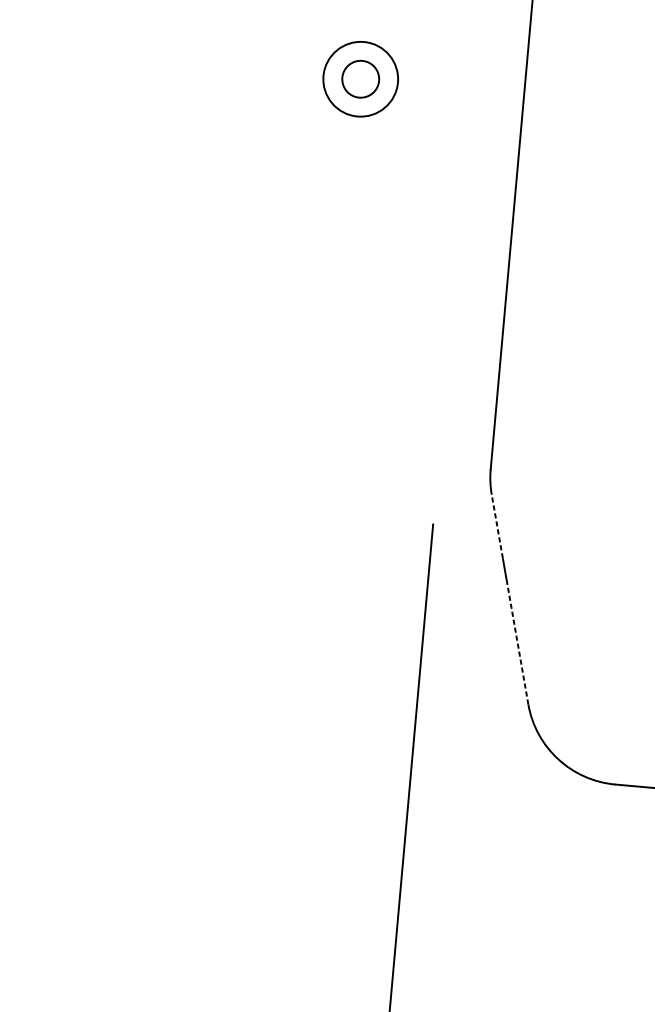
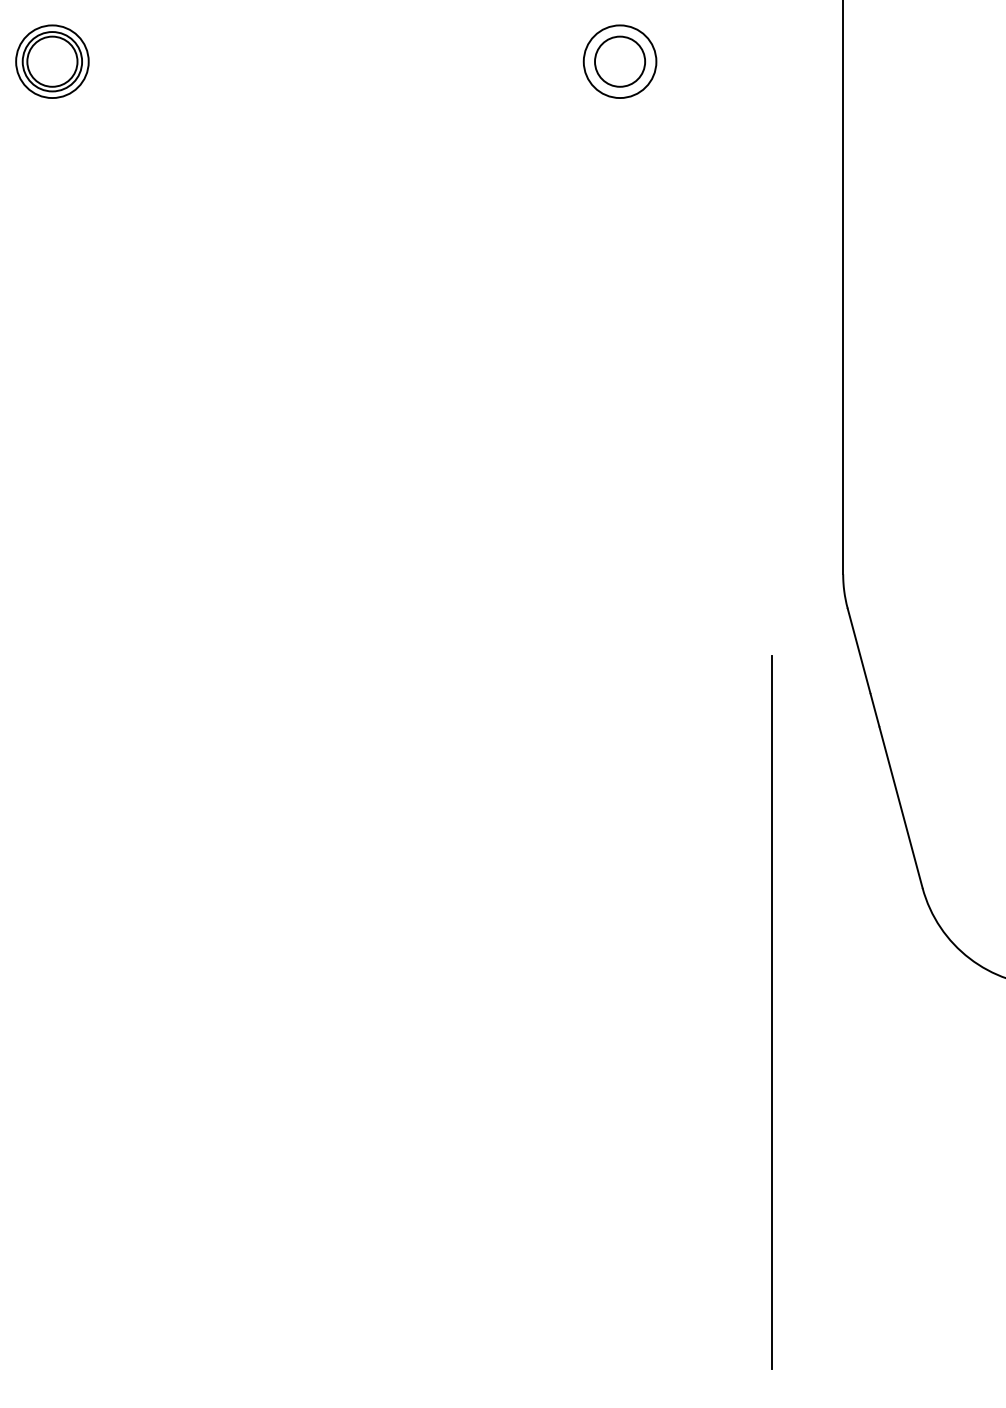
circle: (360, 79) -> (619, 61), size x0.71
line: (497, 526) -> (859, 650), dashed -> solid
line: (517, 644) -> (900, 807), dashed -> solid

